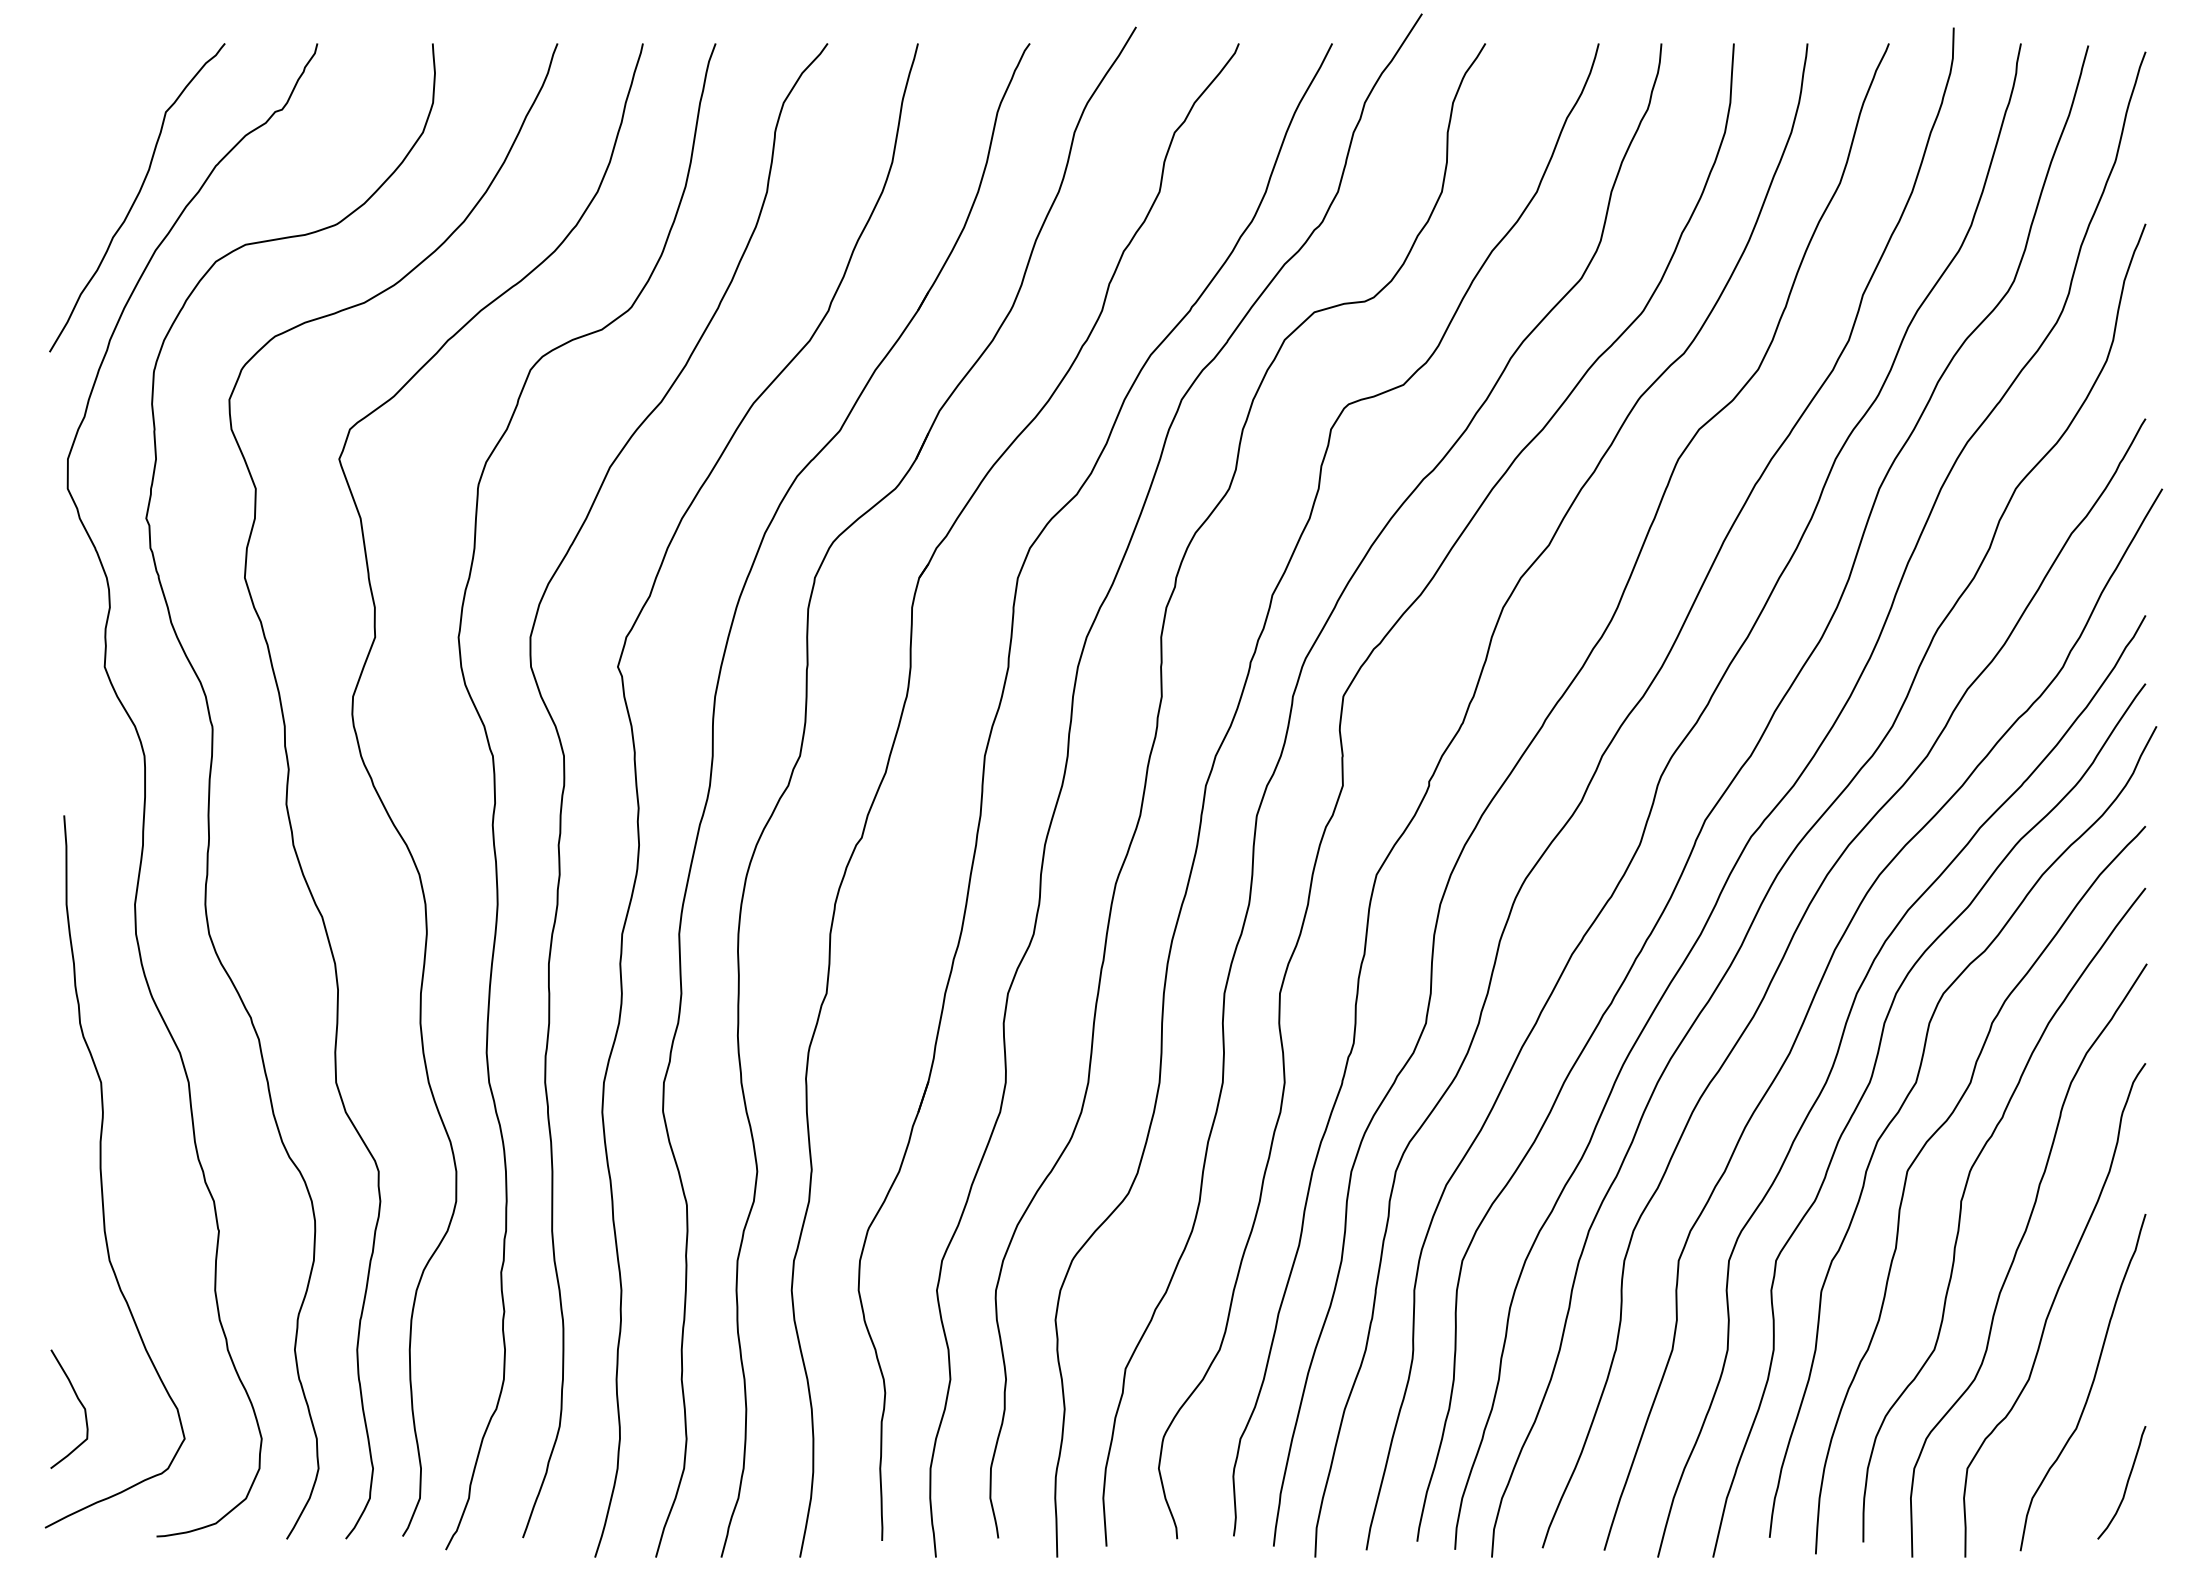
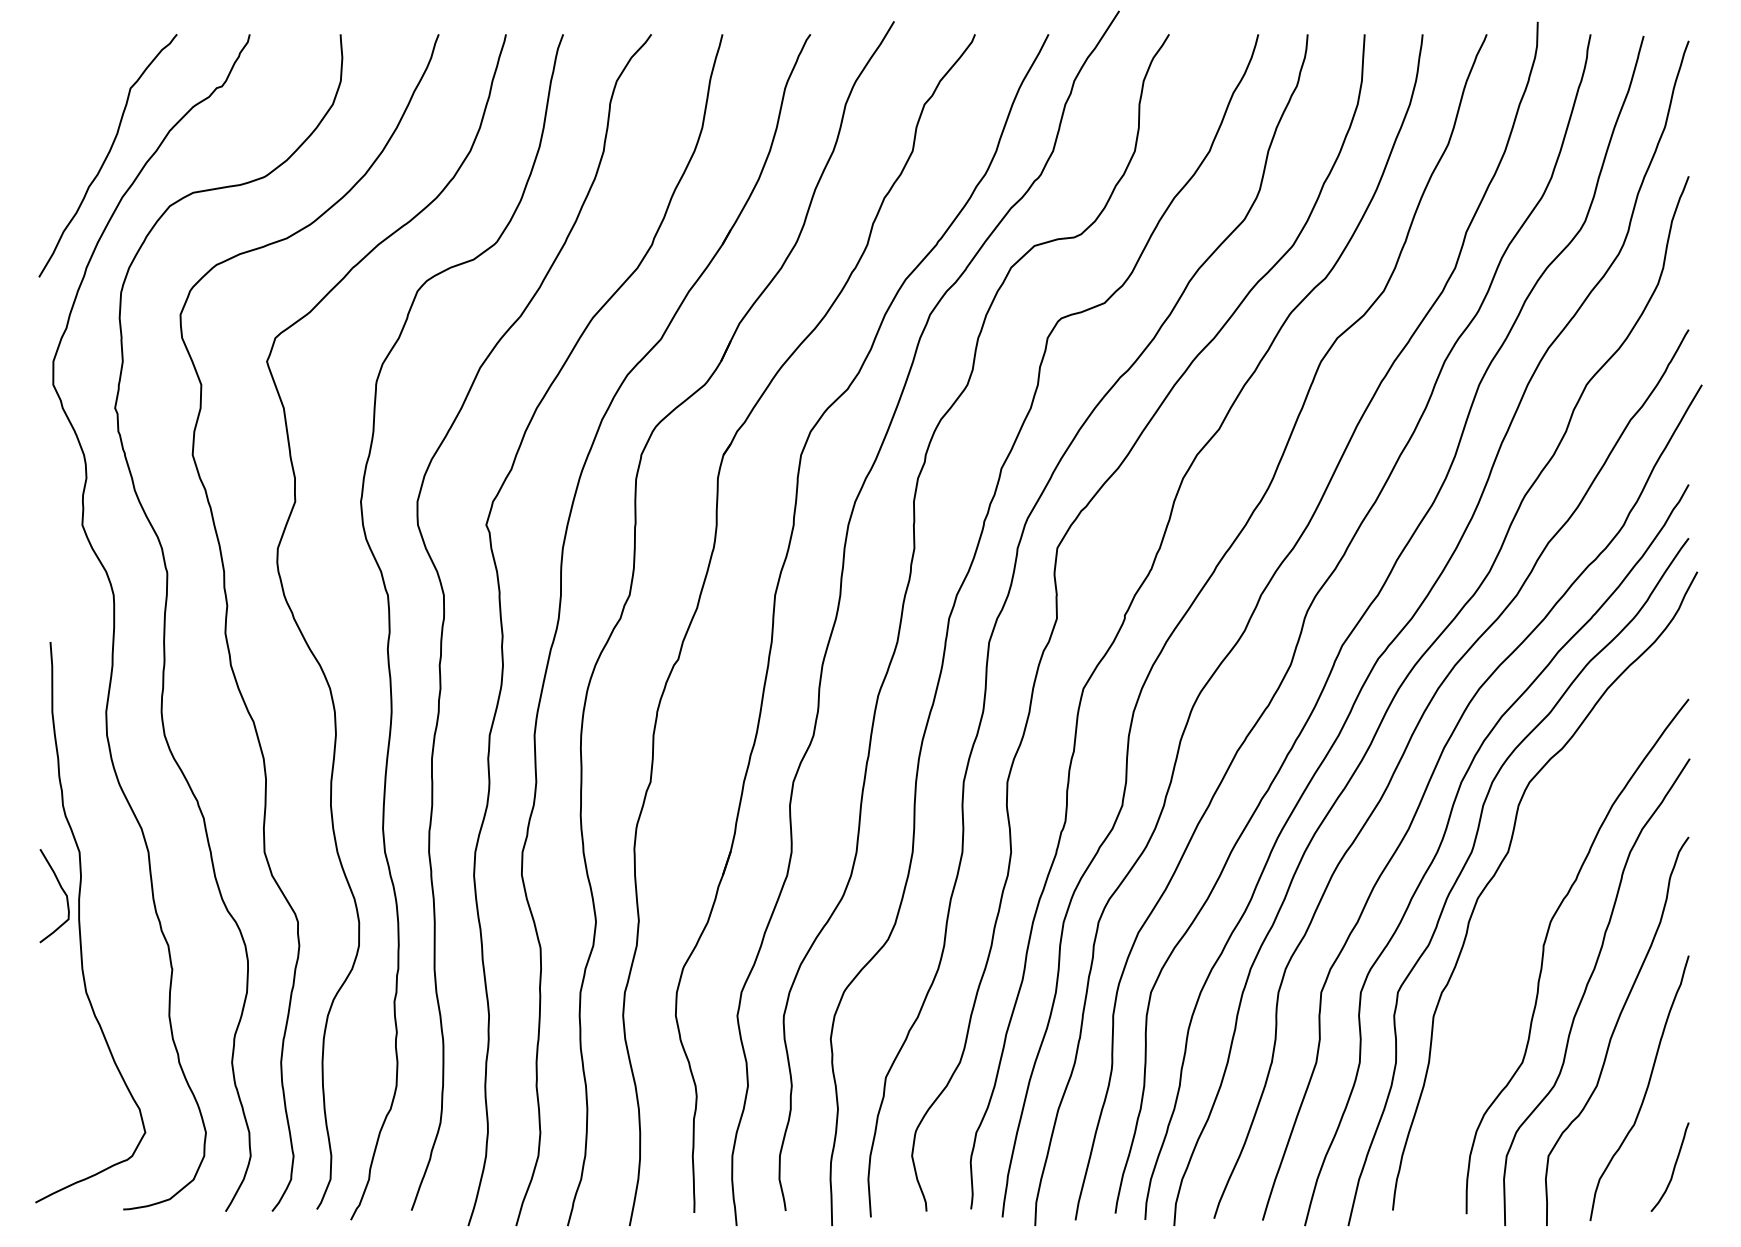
curve: (1922, 1150) -> (1513, 905), removed
curve: (79, 1402) -> (62, 890), moved

